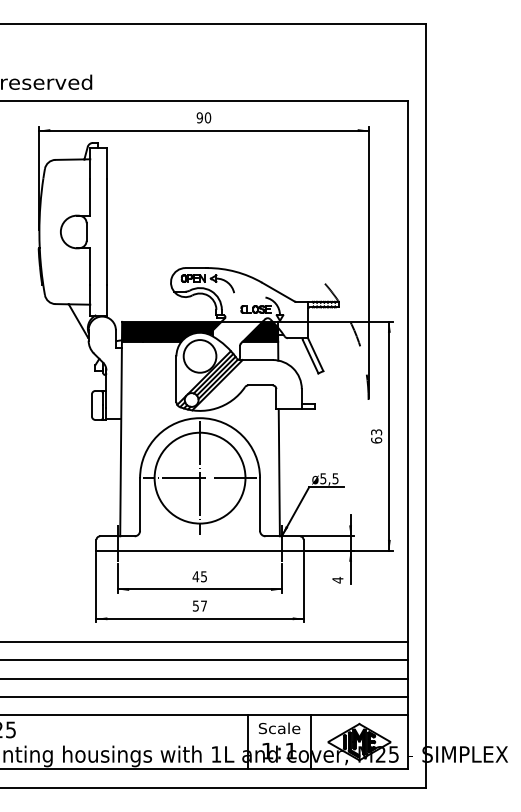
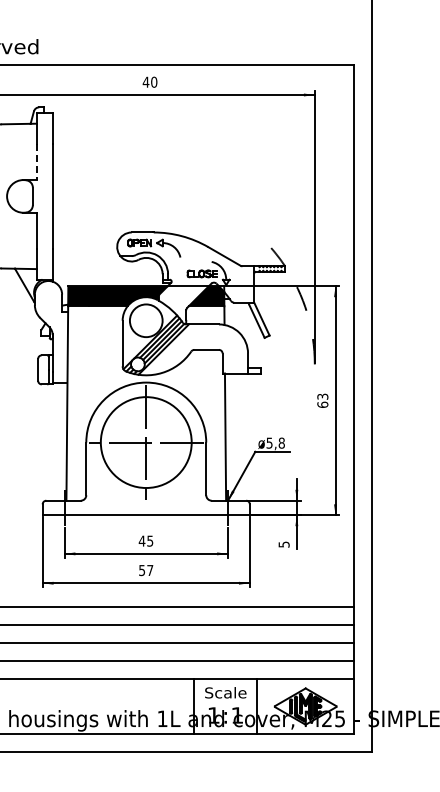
text: (199, 117) -> (145, 81), 90 -> 40
line: (90, 197) -> (36, 161), solid -> dashed
text: (335, 478) -> (281, 442), ø5,5 -> ø5,8
text: (337, 579) -> (283, 543), 4 -> 5

